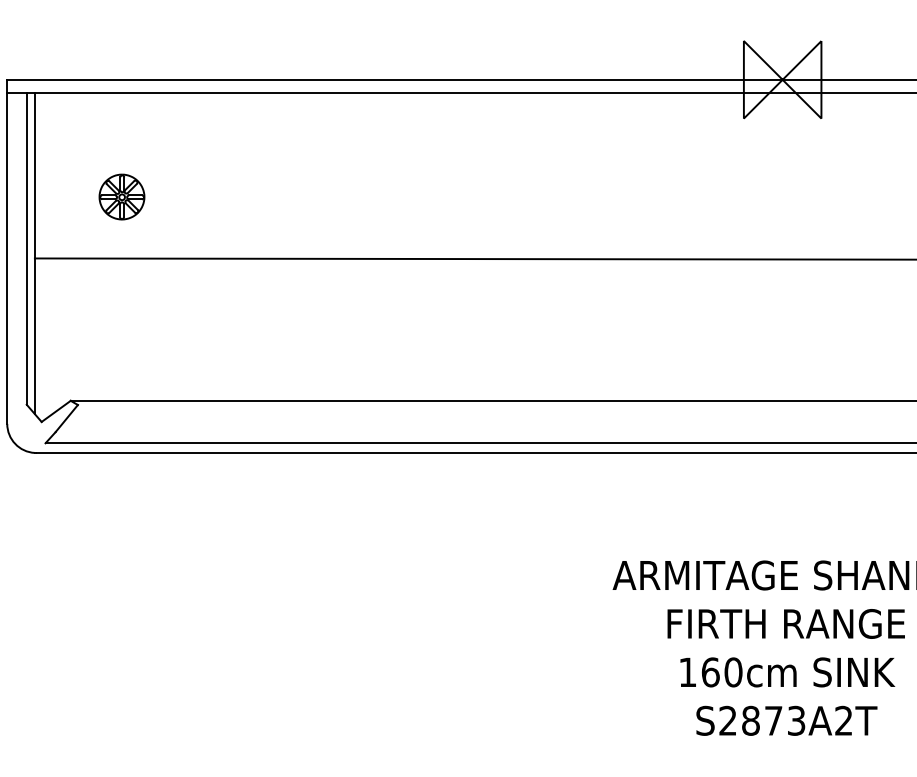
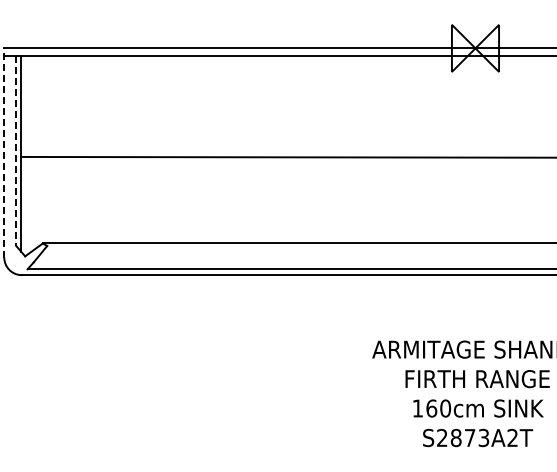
part: (121, 196) -> (73, 119), removed
line: (27, 249) -> (16, 151), solid -> dashed
line: (7, 251) -> (4, 152), solid -> dashed

